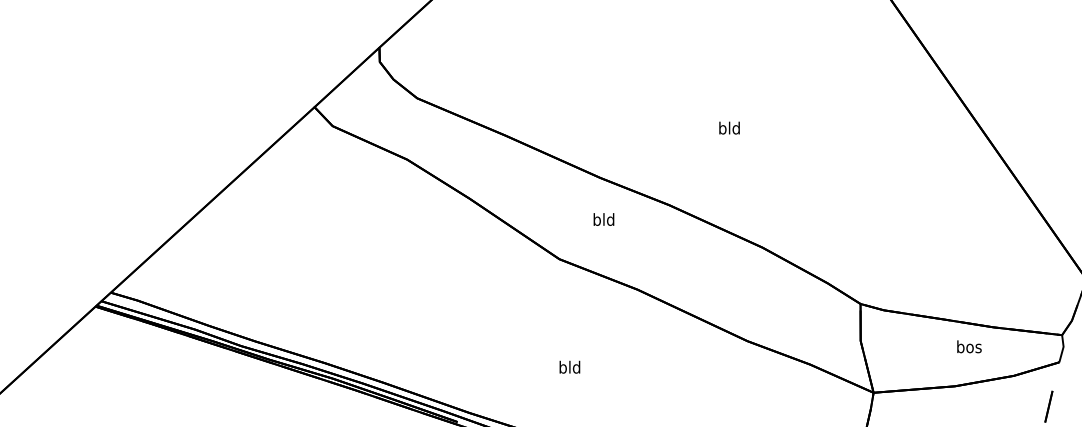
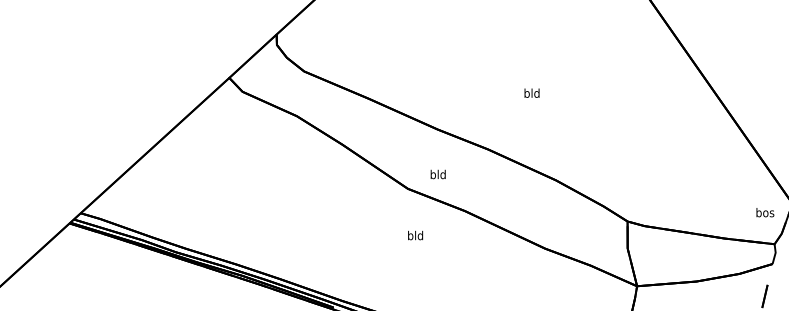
text: (603, 219) -> (437, 174), moved
text: (969, 346) -> (765, 212), moved
text: (569, 366) -> (415, 235), moved

